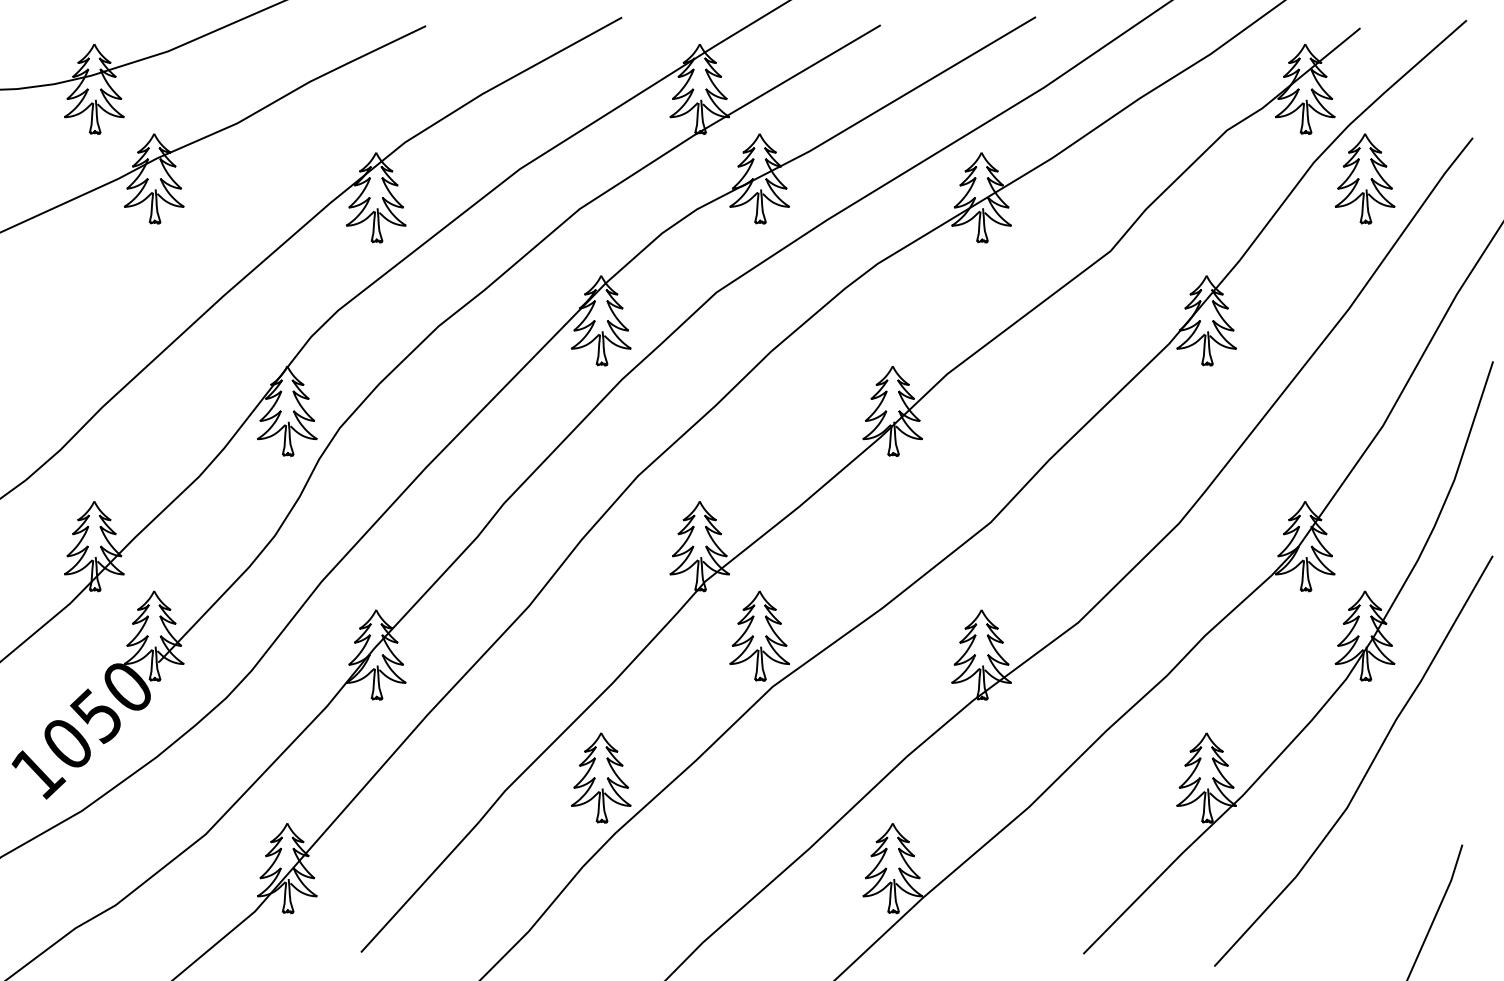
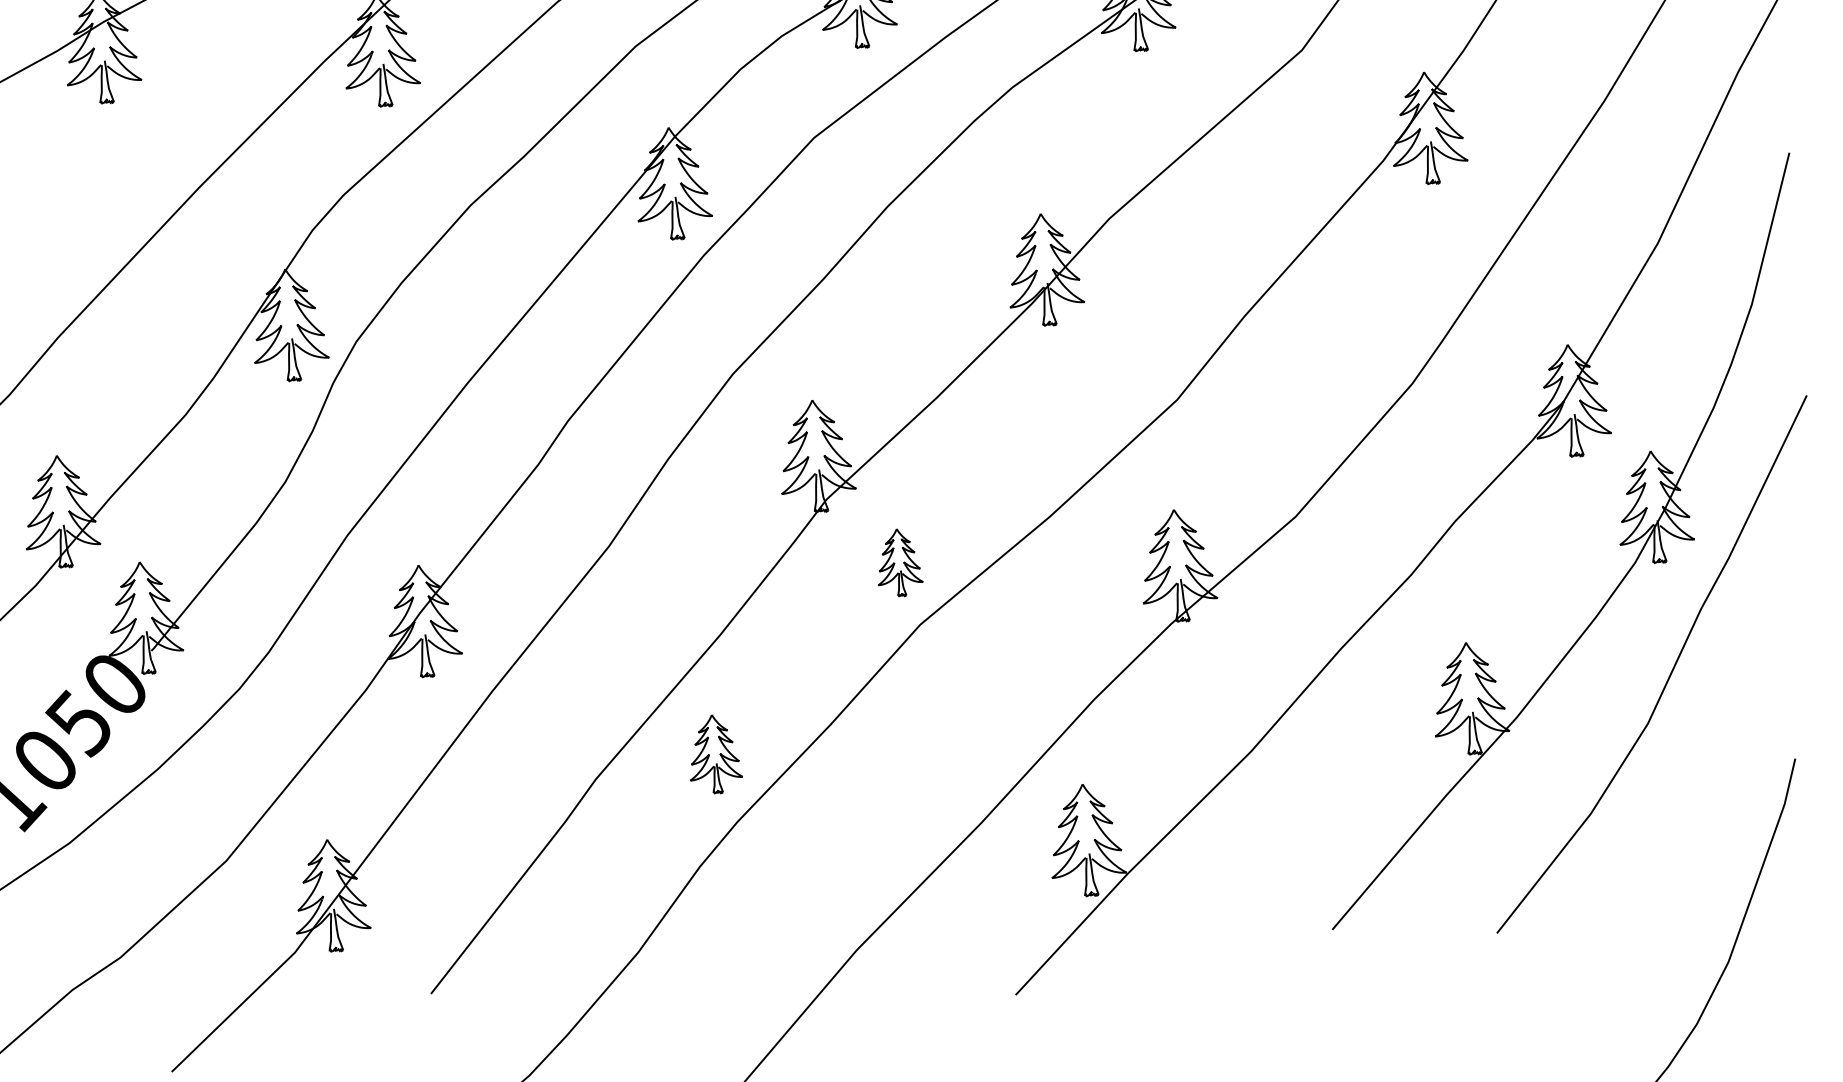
part: (759, 635) -> (899, 562), size x0.6
part: (601, 777) -> (714, 753), size x0.7

